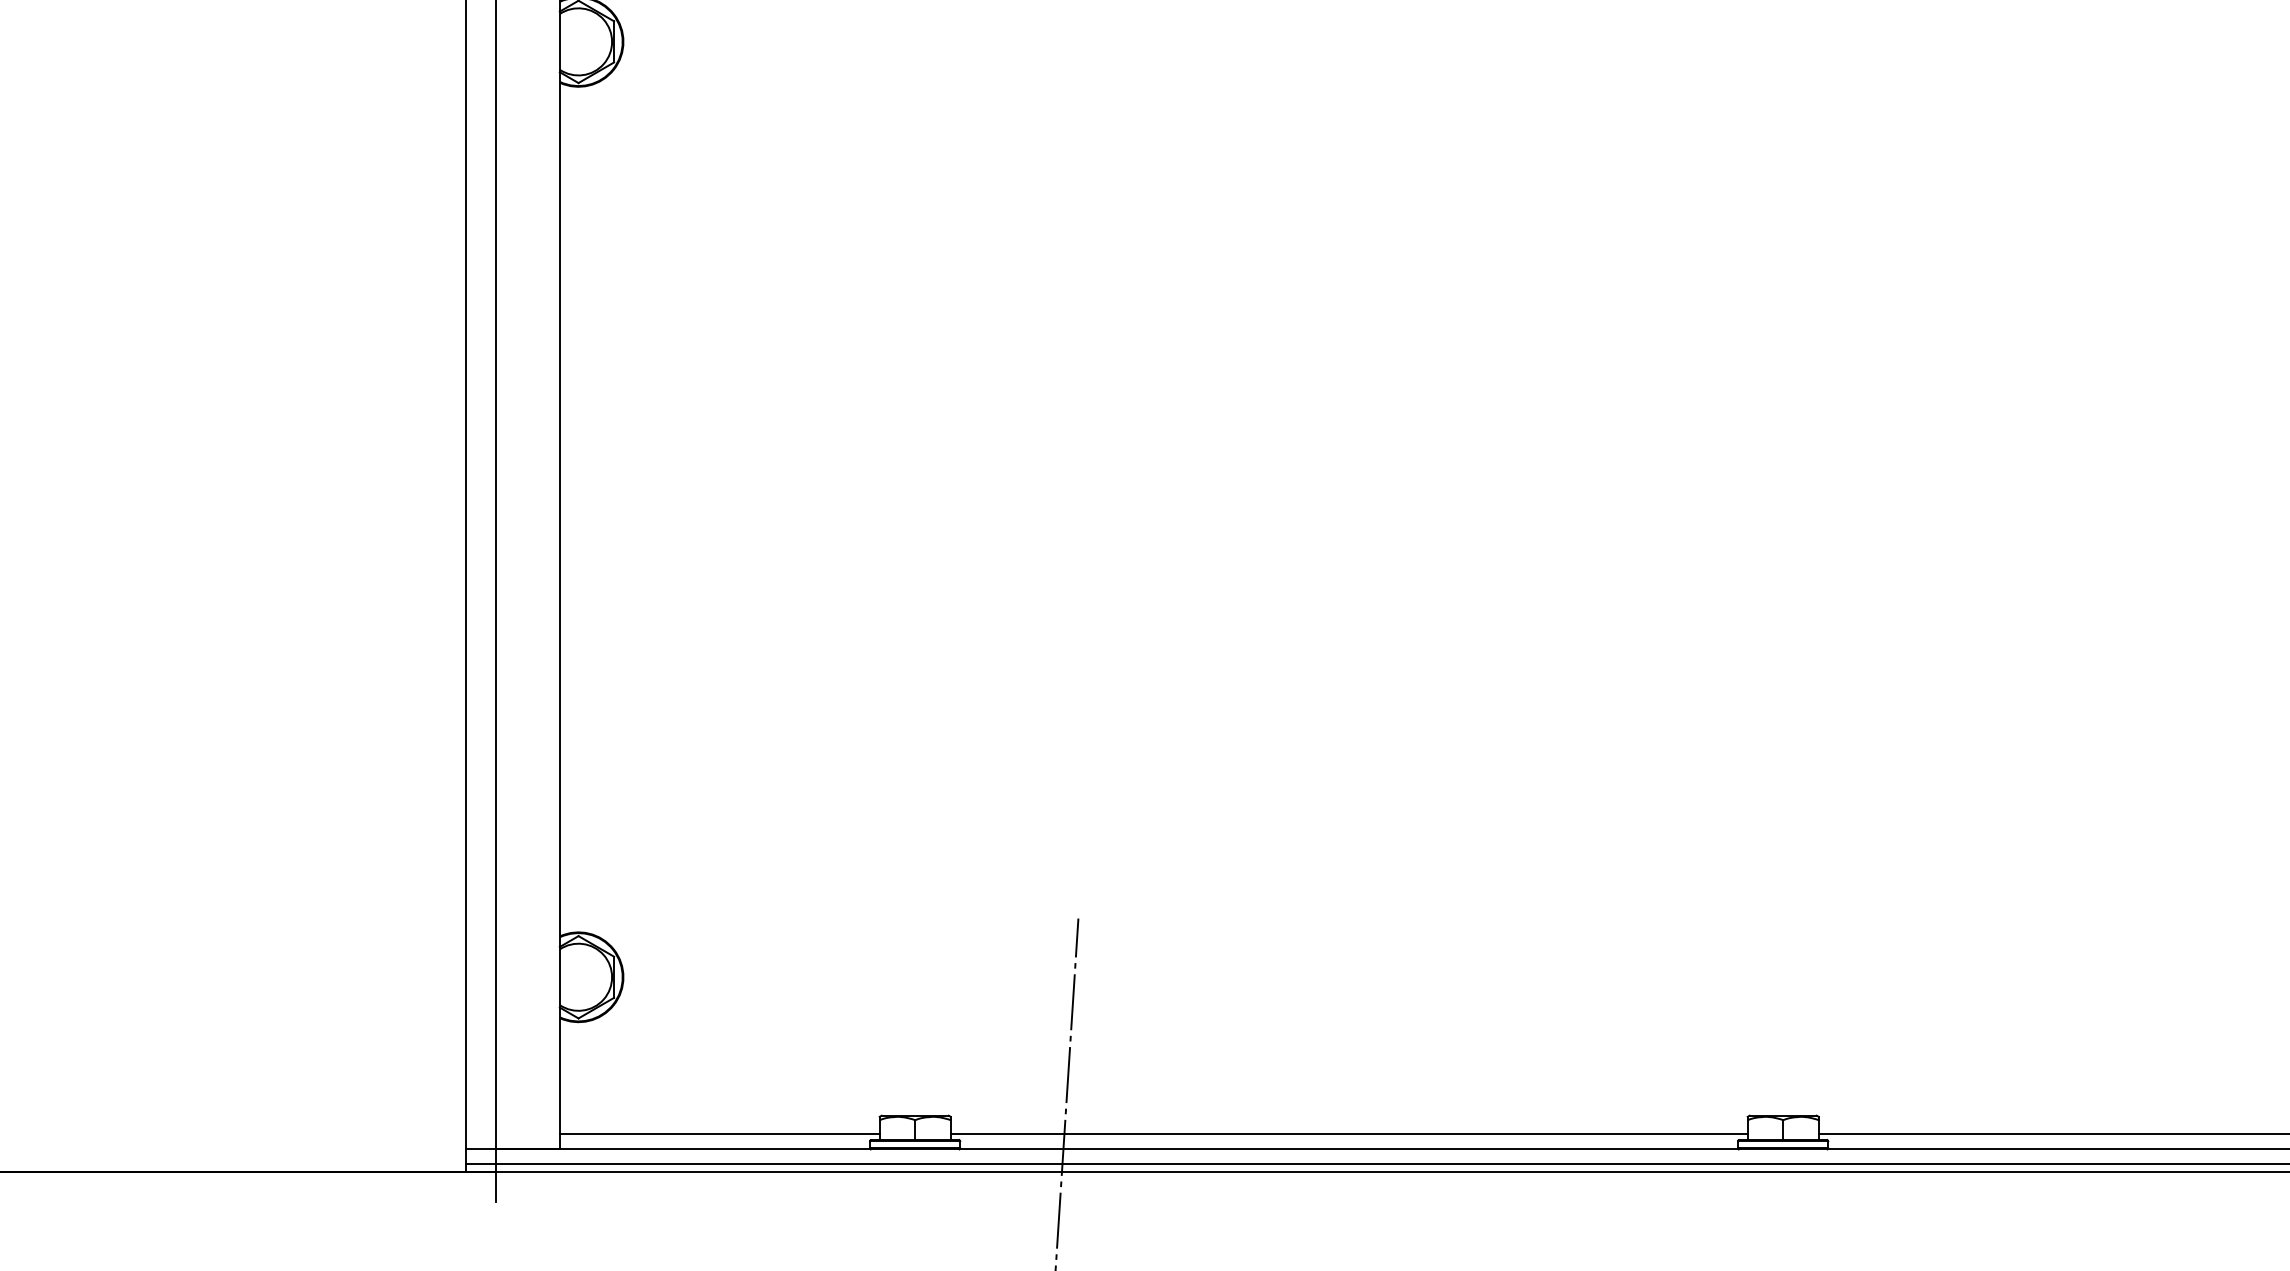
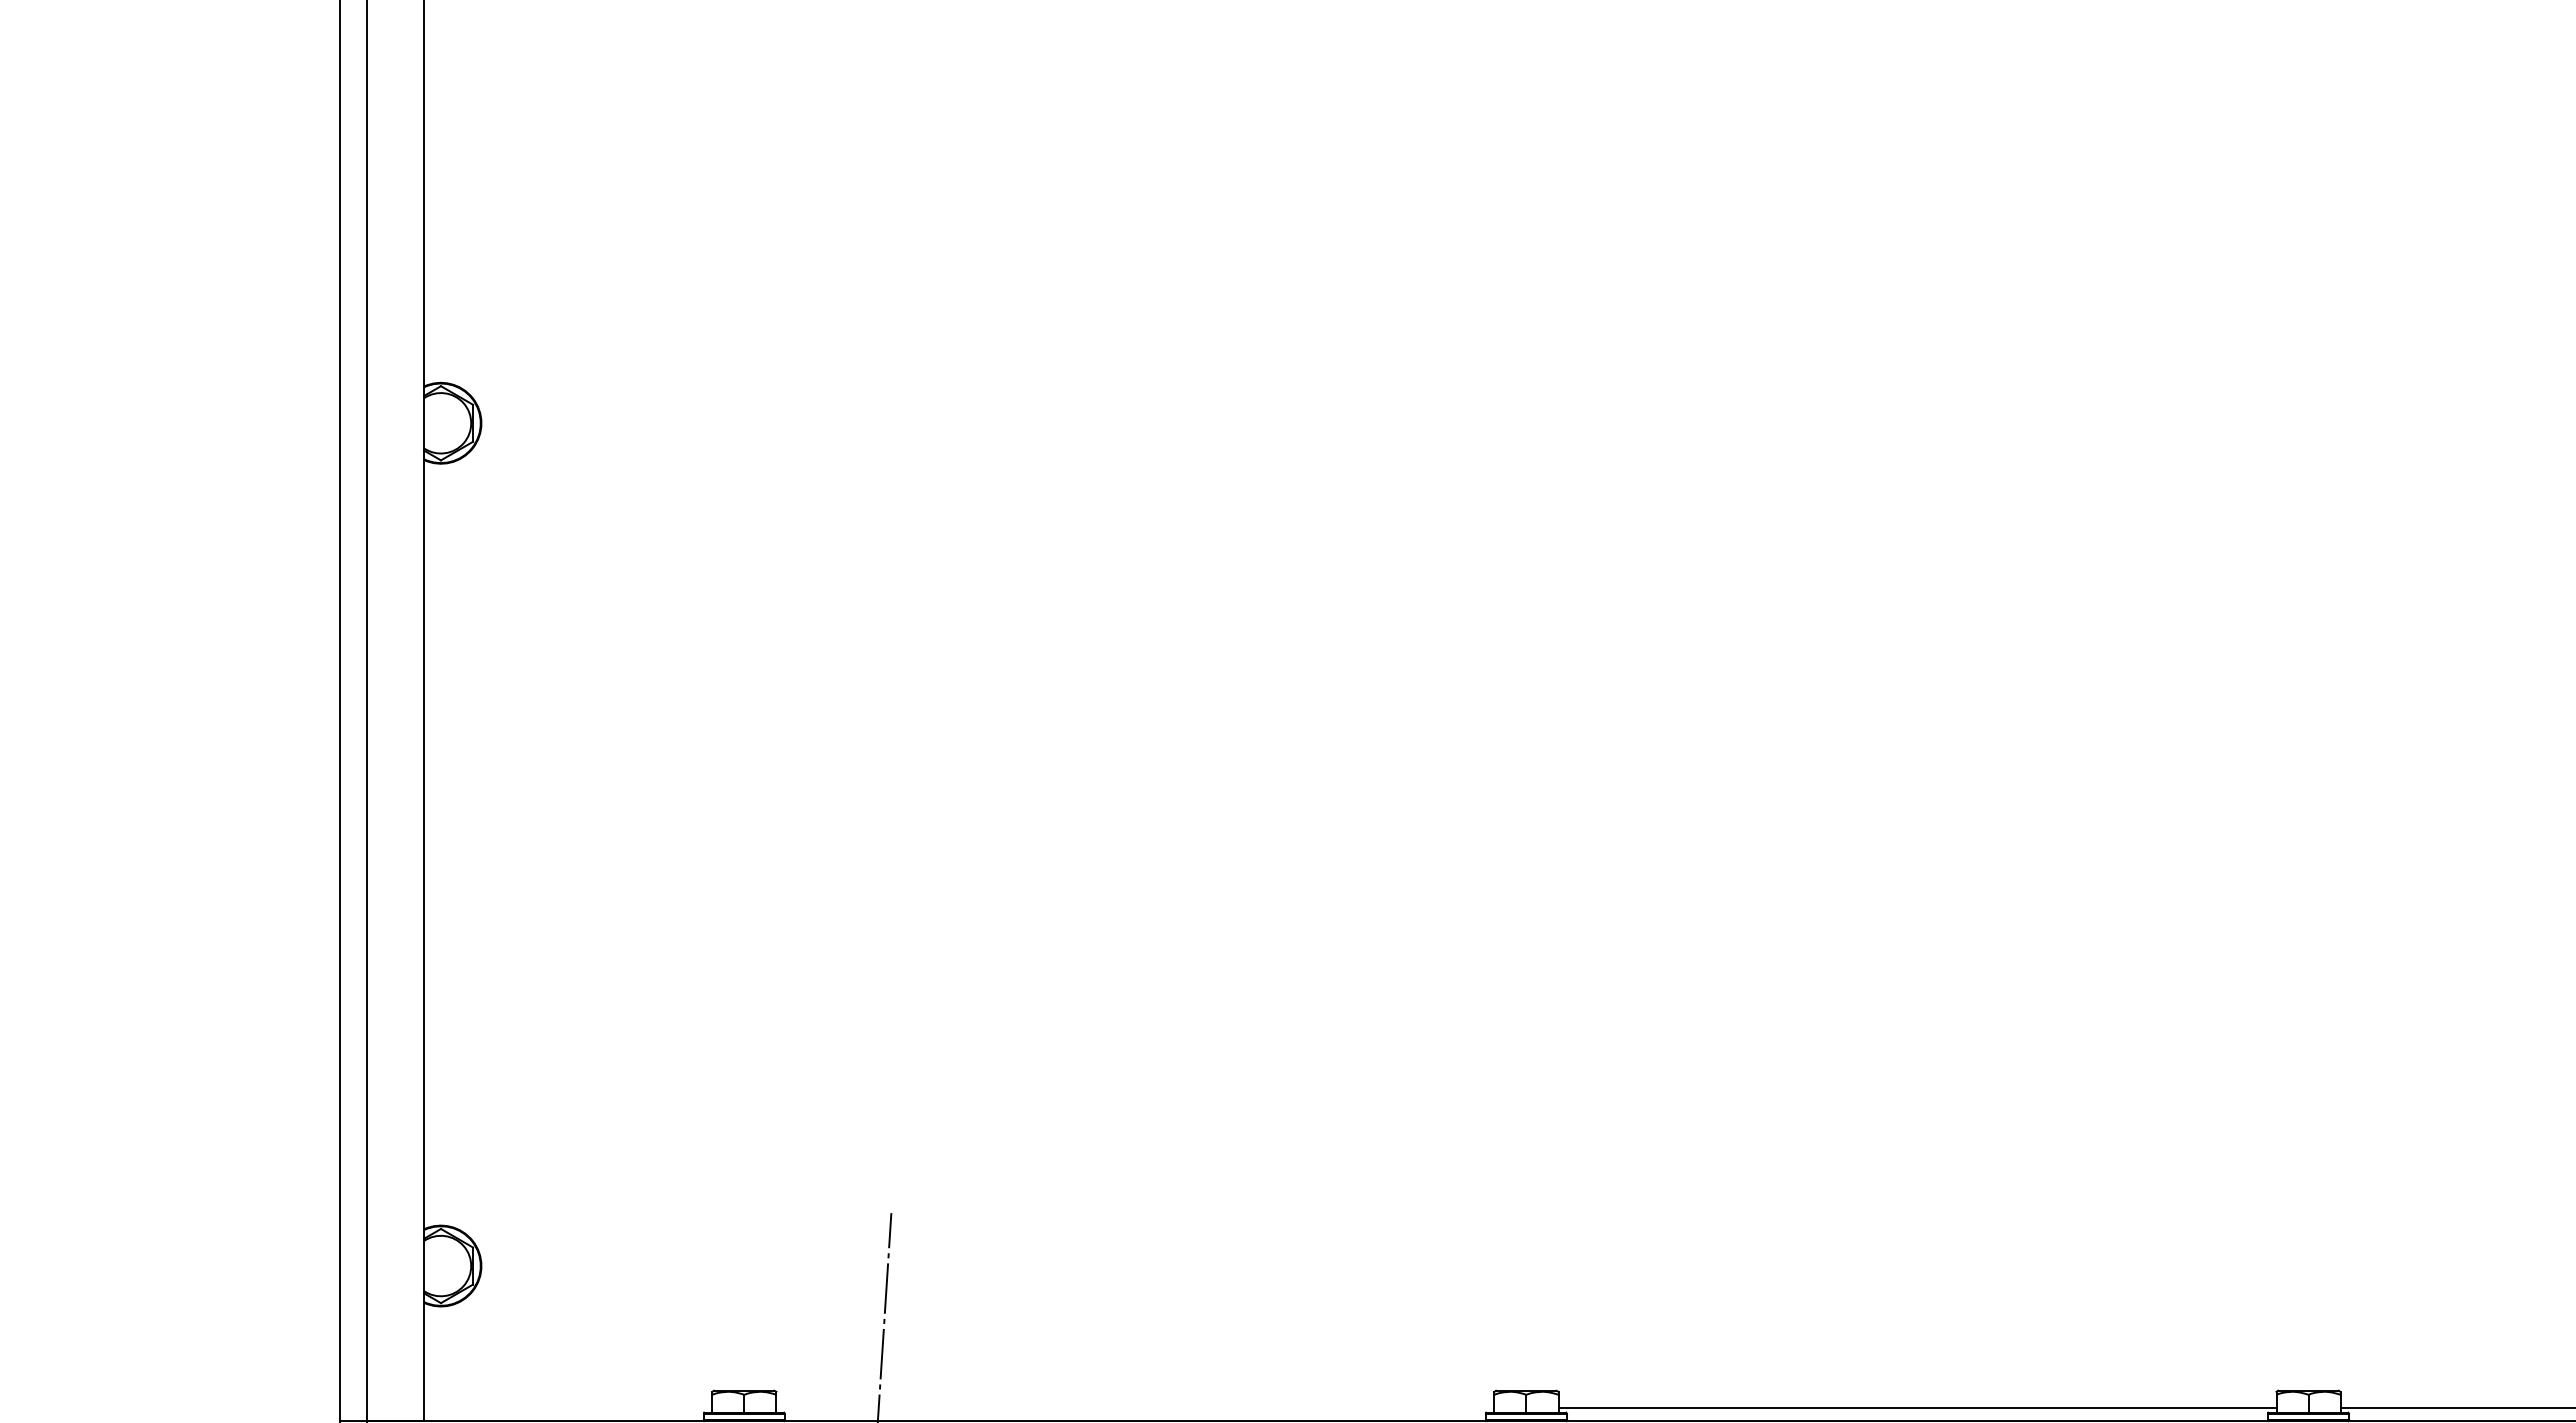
line: (720, 1134) -> (568, 1407), removed
line: (1349, 1134) -> (1135, 1407), removed

